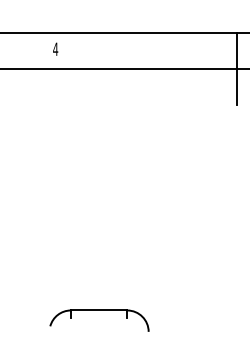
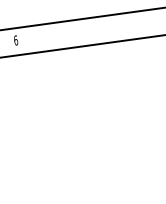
text: (55, 48) -> (15, 39), 4 -> 6
line: (236, 68) -> (154, 36), removed

